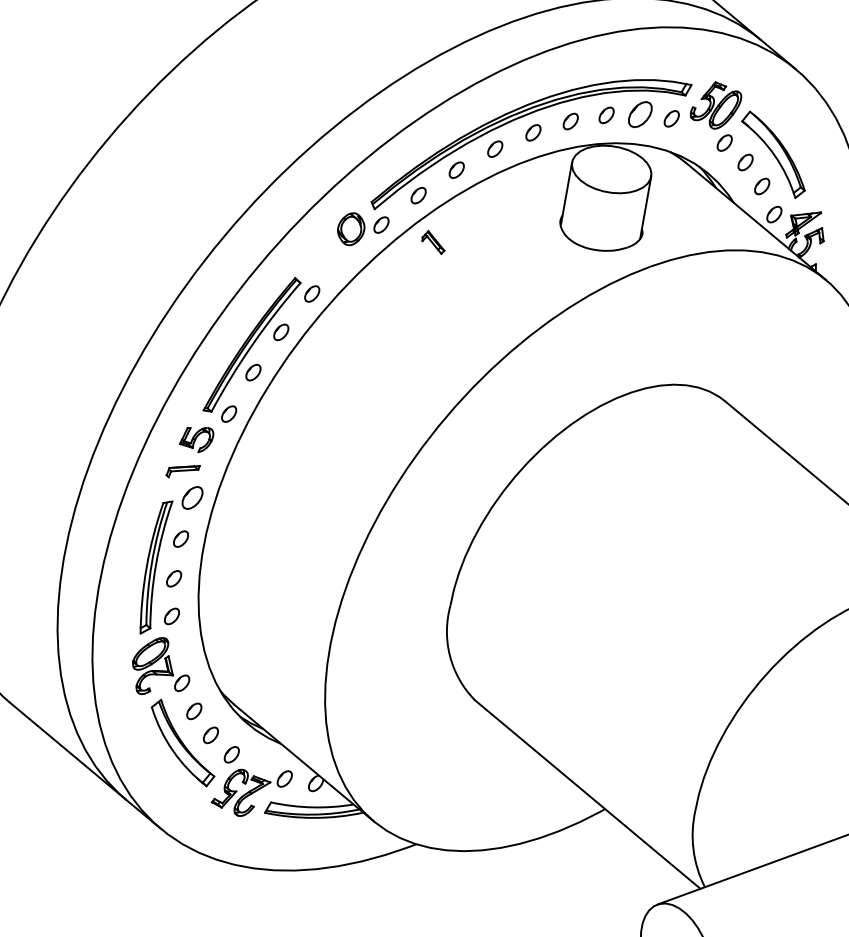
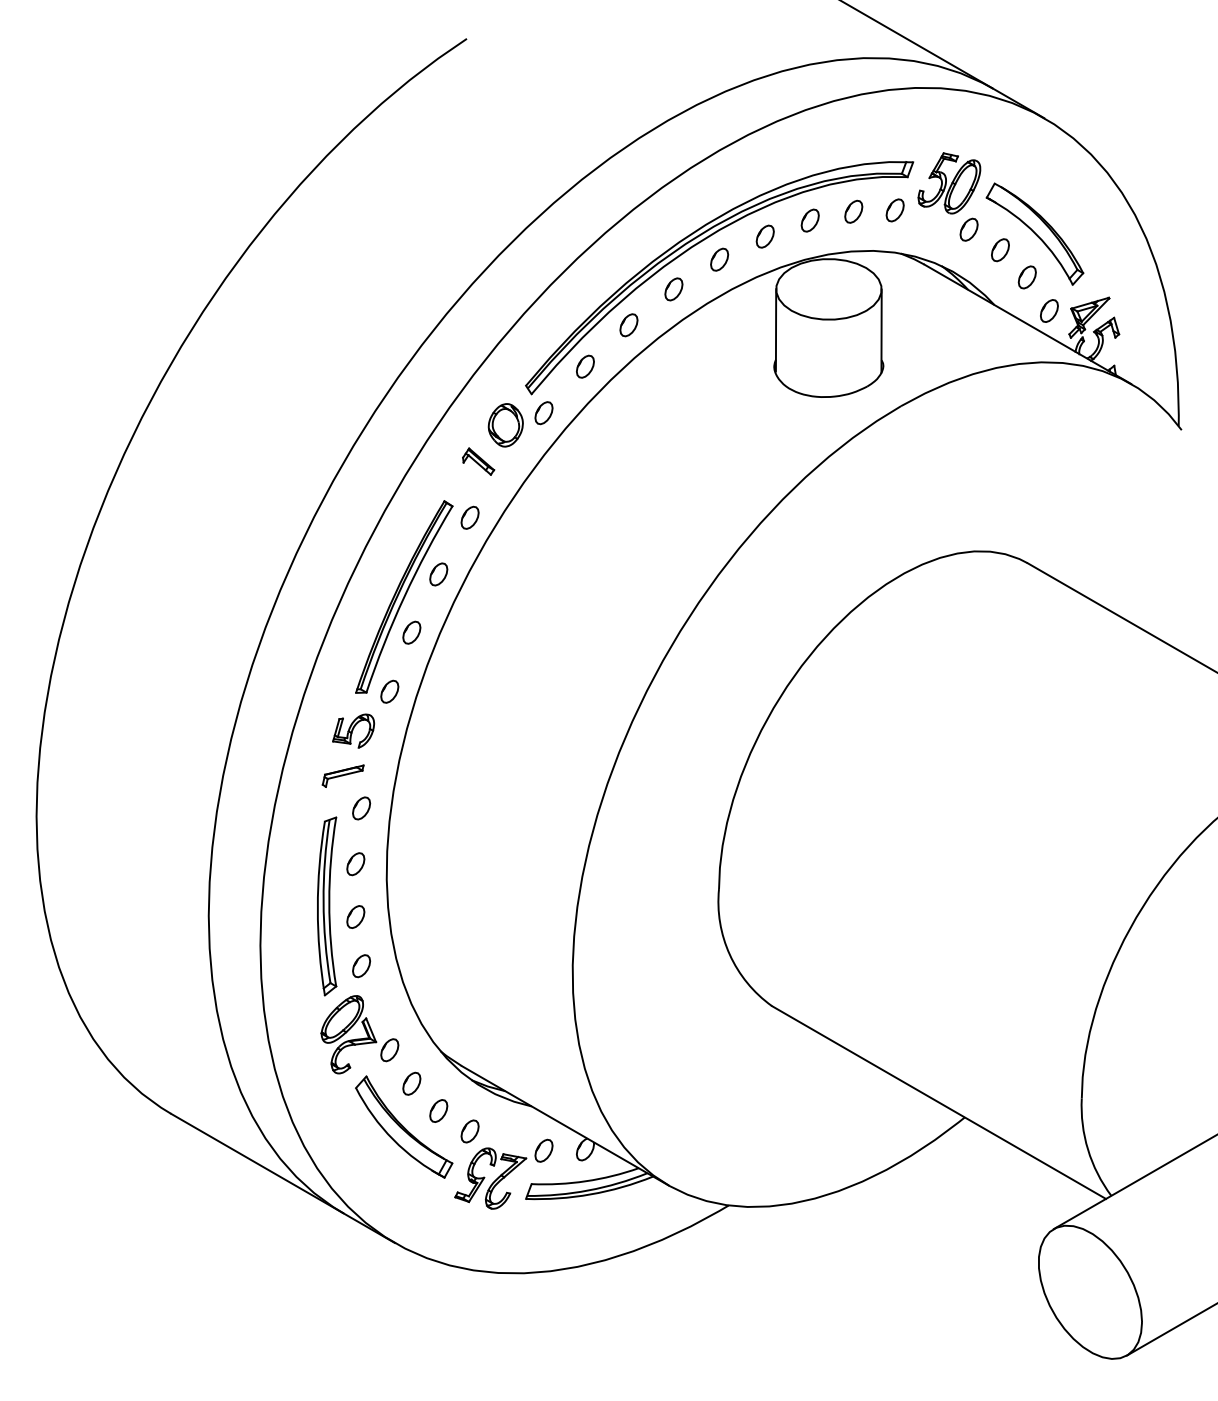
part: (640, 114) -> (853, 211), size x0.62
part: (433, 242) -> (478, 461), moved
part: (192, 498) -> (361, 808), size x0.71

